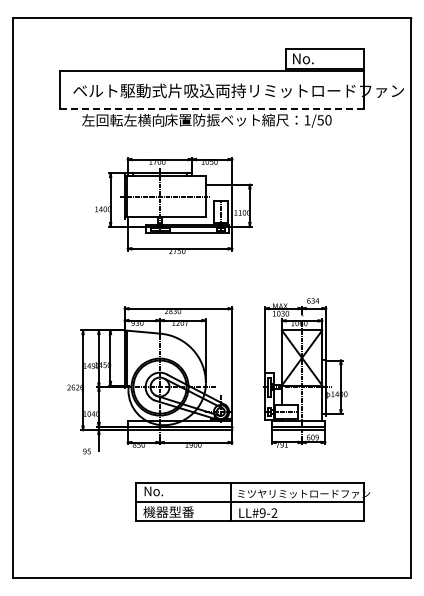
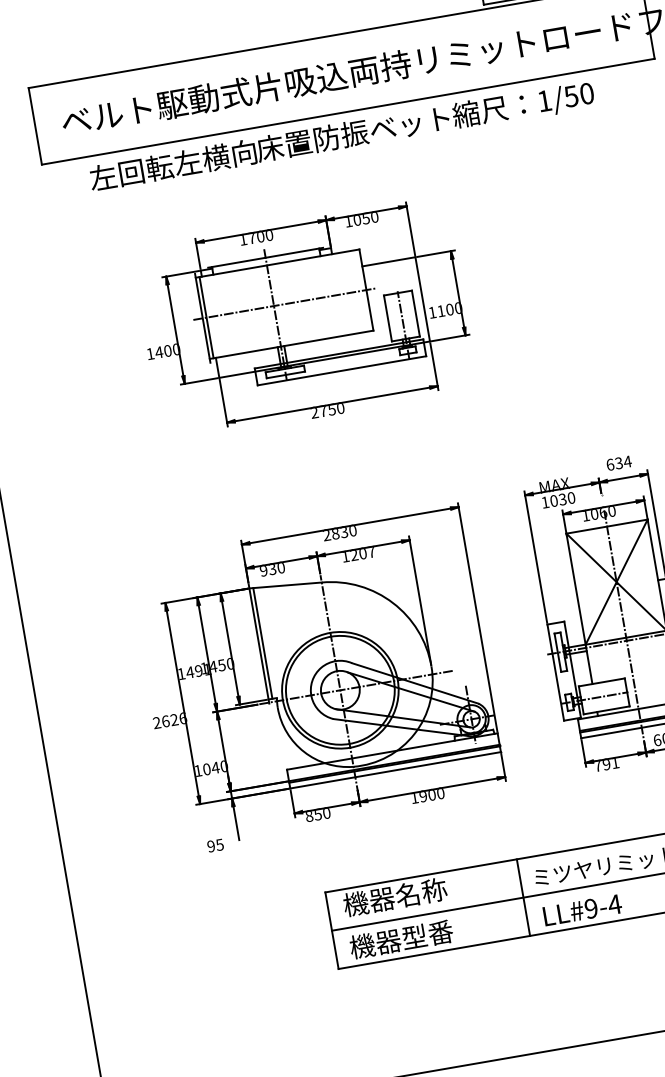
line: (212, 109) -> (349, 112), dashed -> solid
text: (169, 491) -> (395, 897), No. -> 機器名称
text: (274, 512) -> (614, 903), LL#9-2 -> LL#9-4

